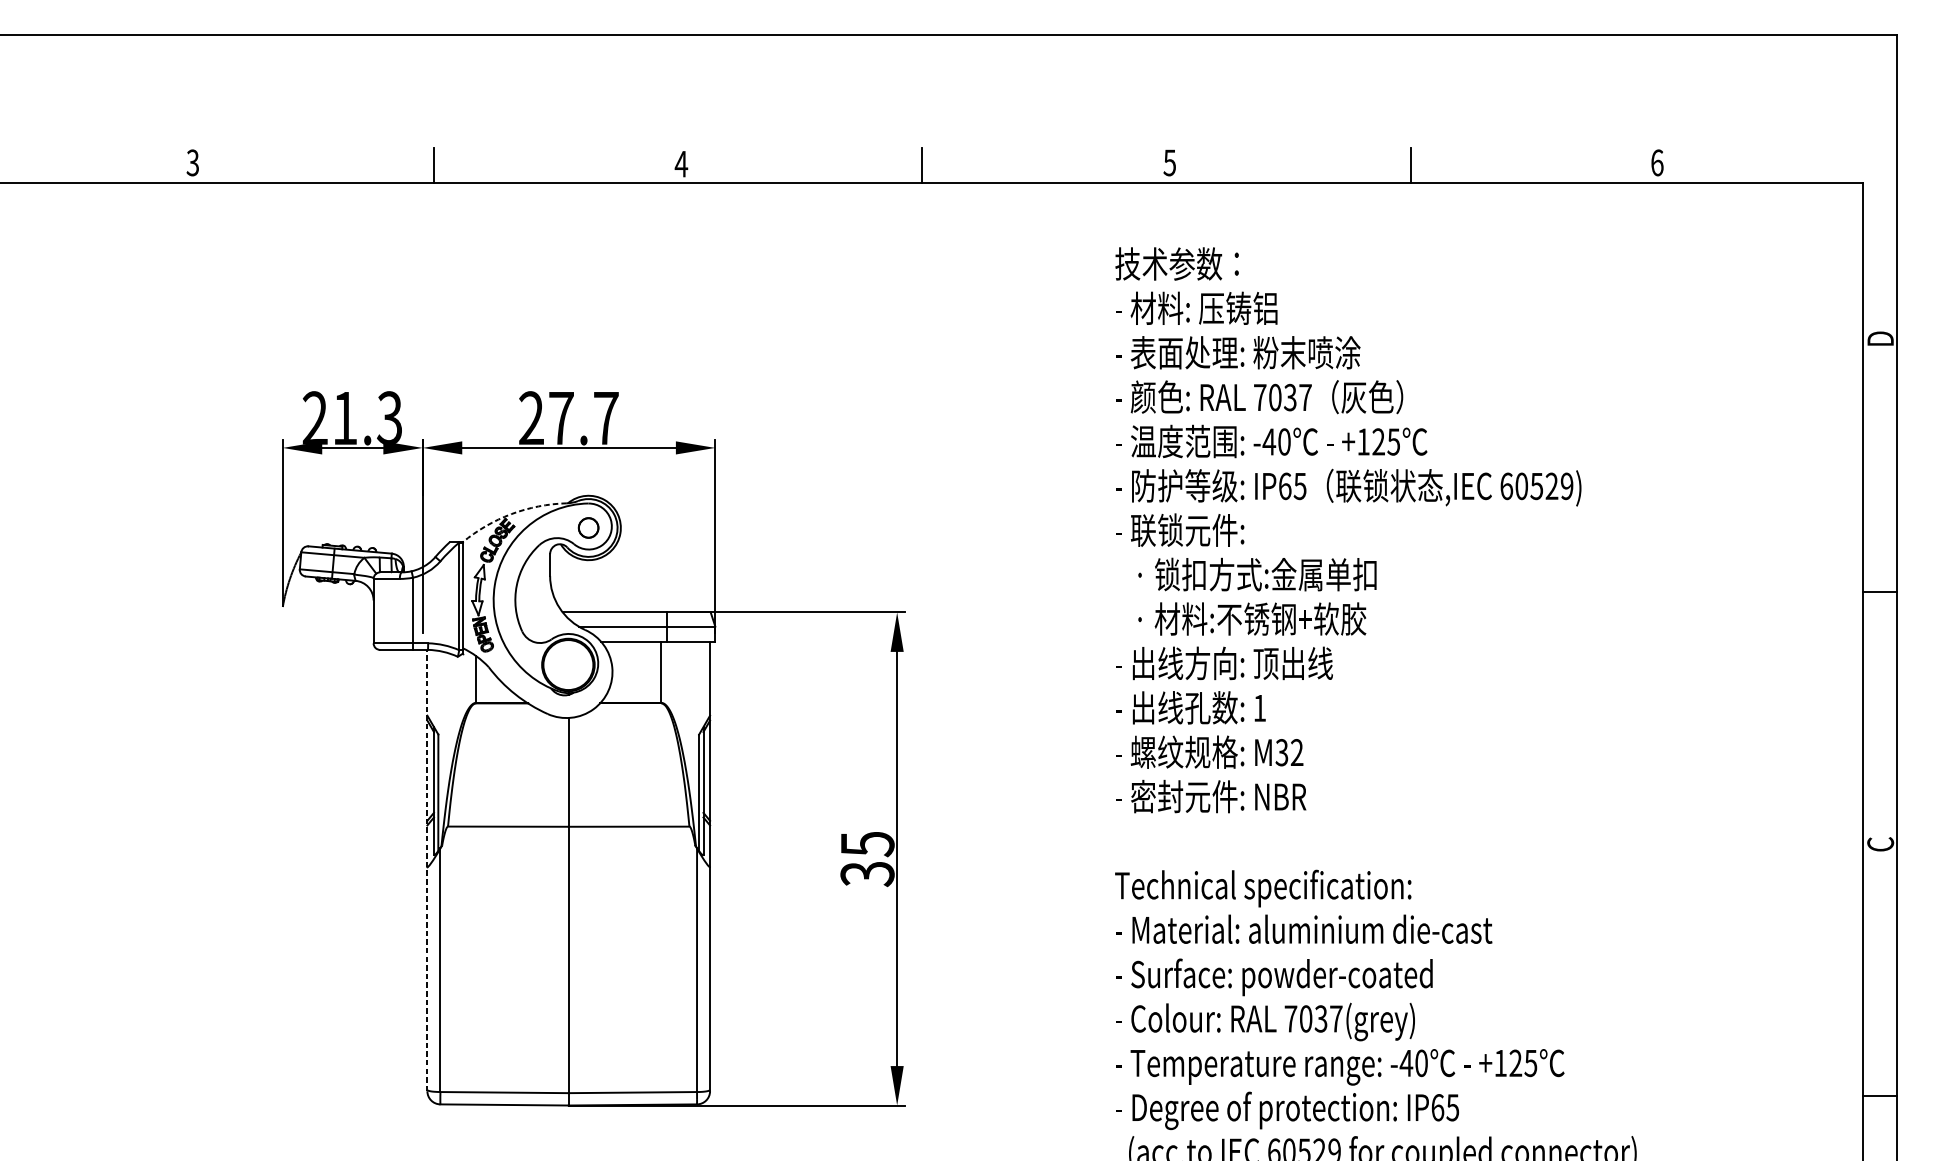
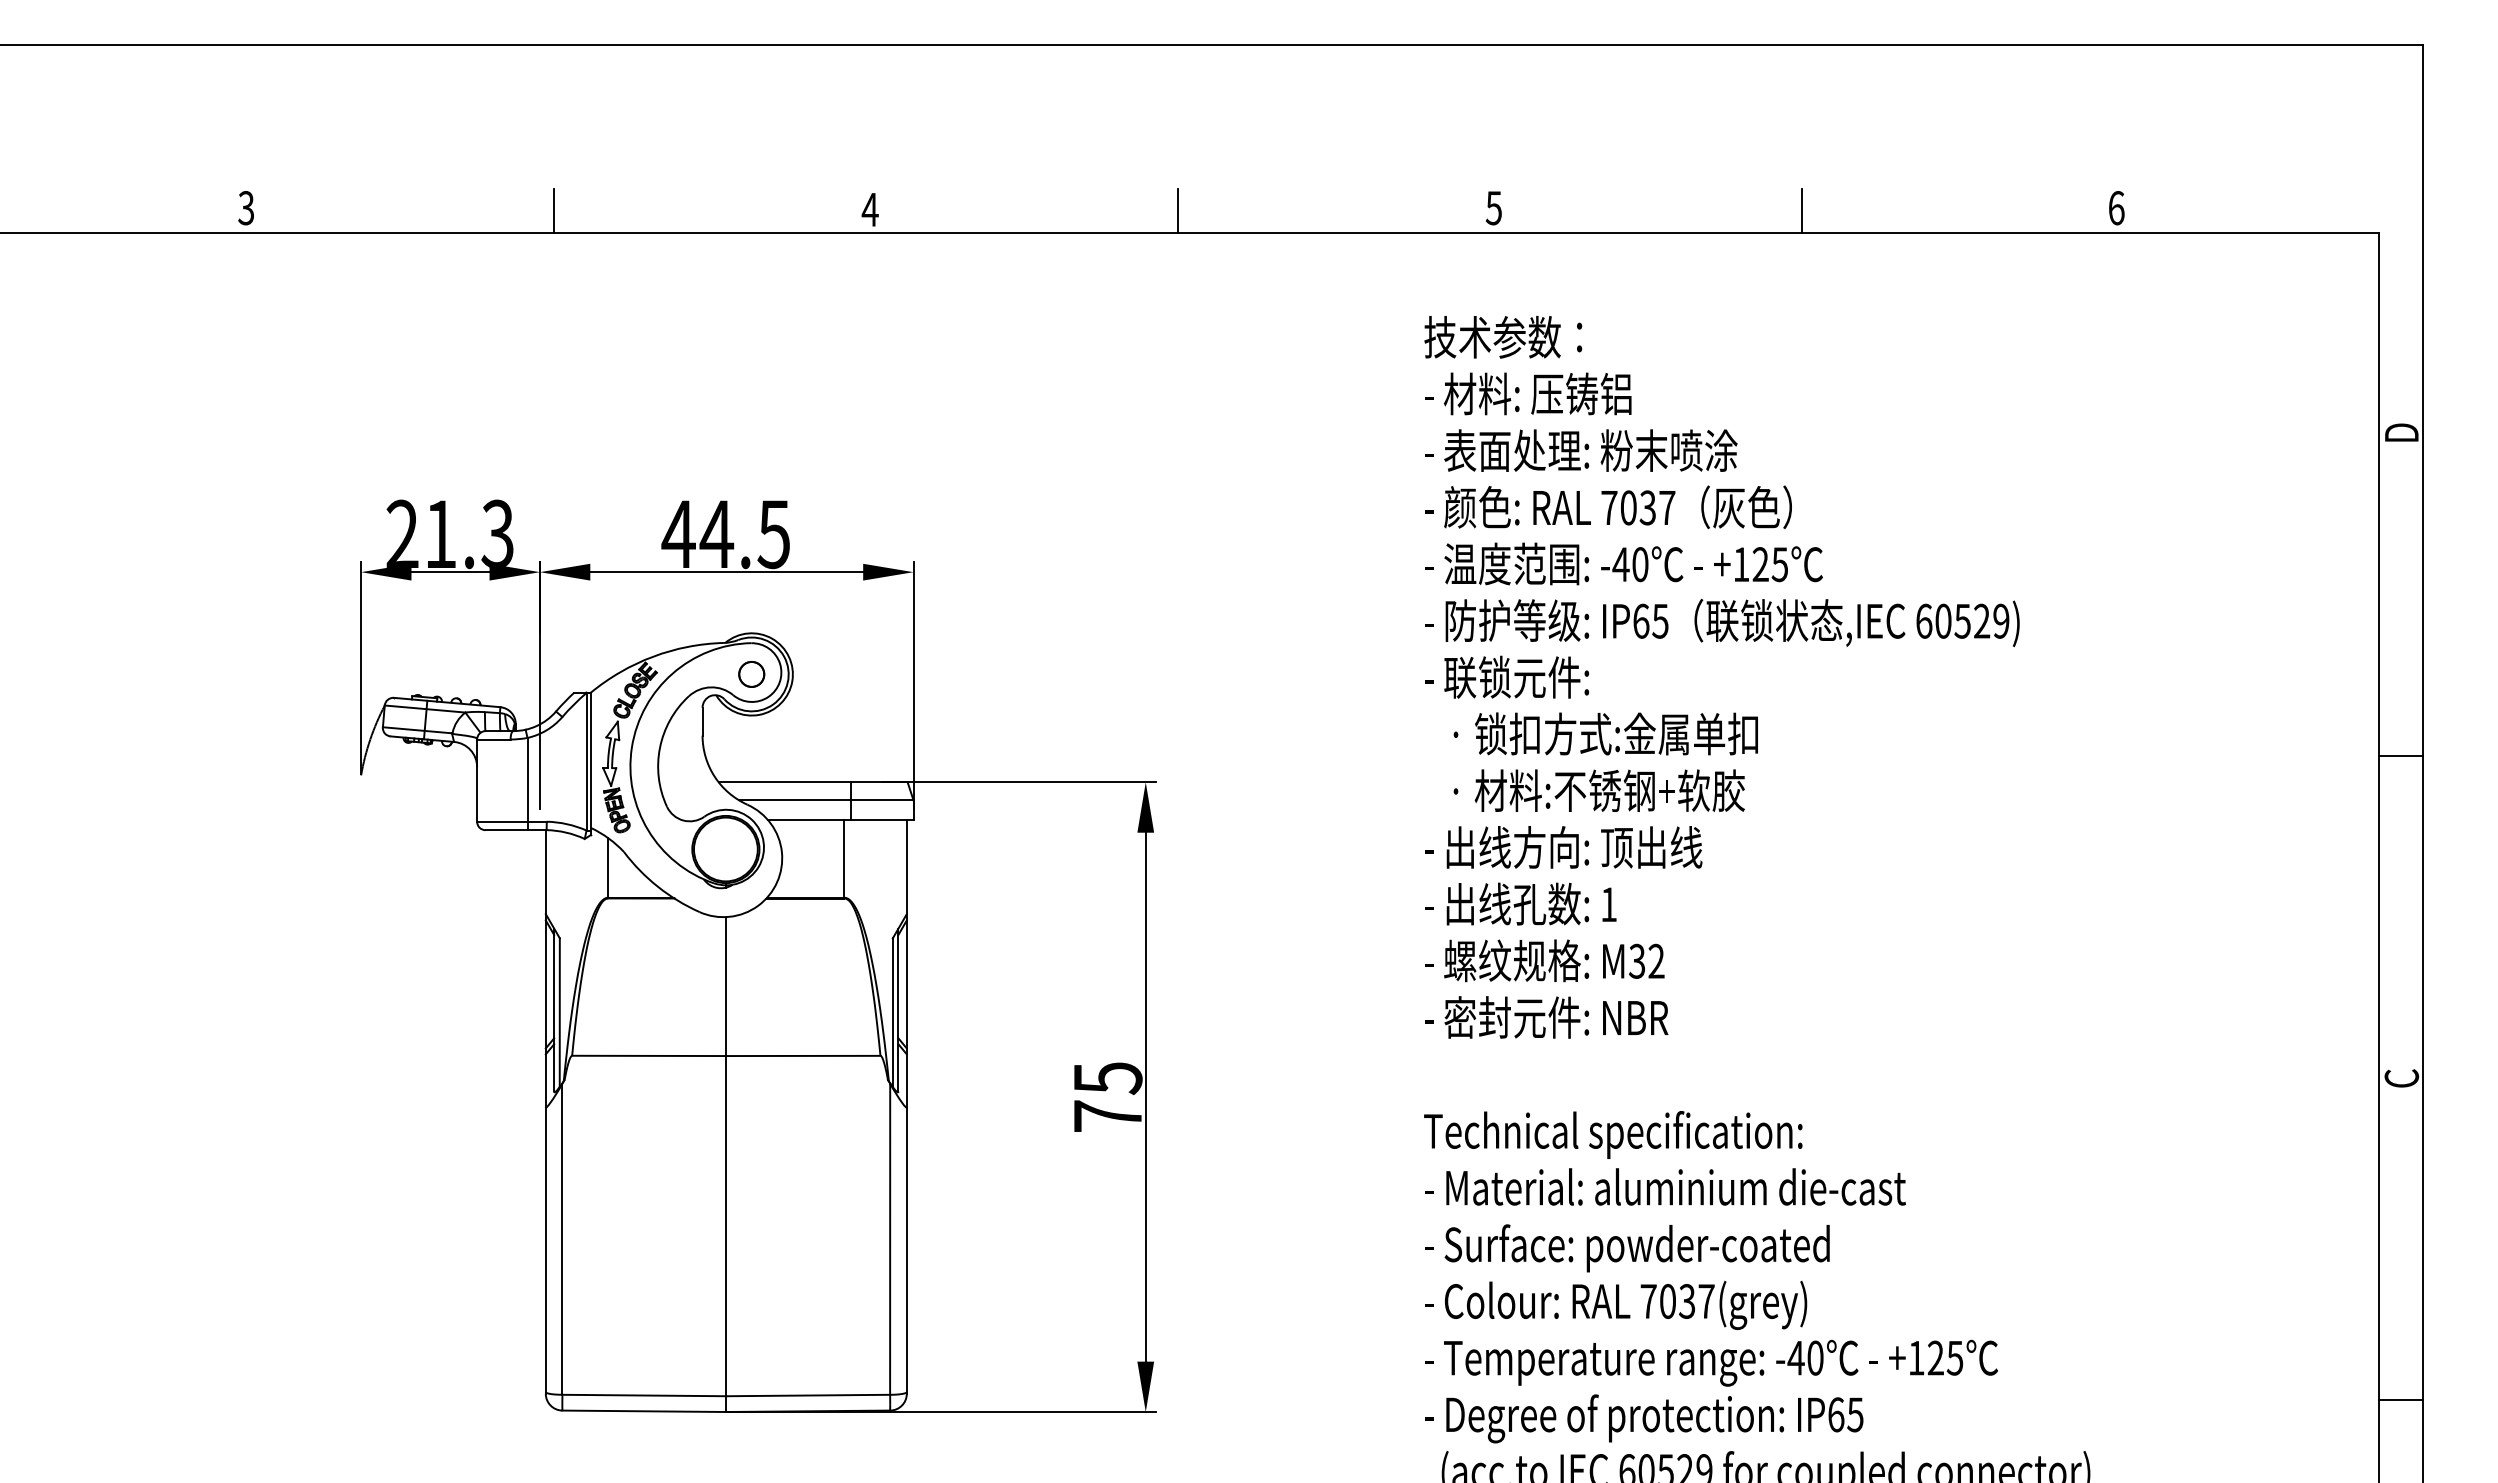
text: (568, 418) -> (725, 534), 27.7 -> 44.5
arc: (511, 513) -> (653, 656), dashed -> solid
line: (427, 870) -> (545, 1111), dashed -> solid
text: (867, 874) -> (1107, 1116), 35 -> 75

